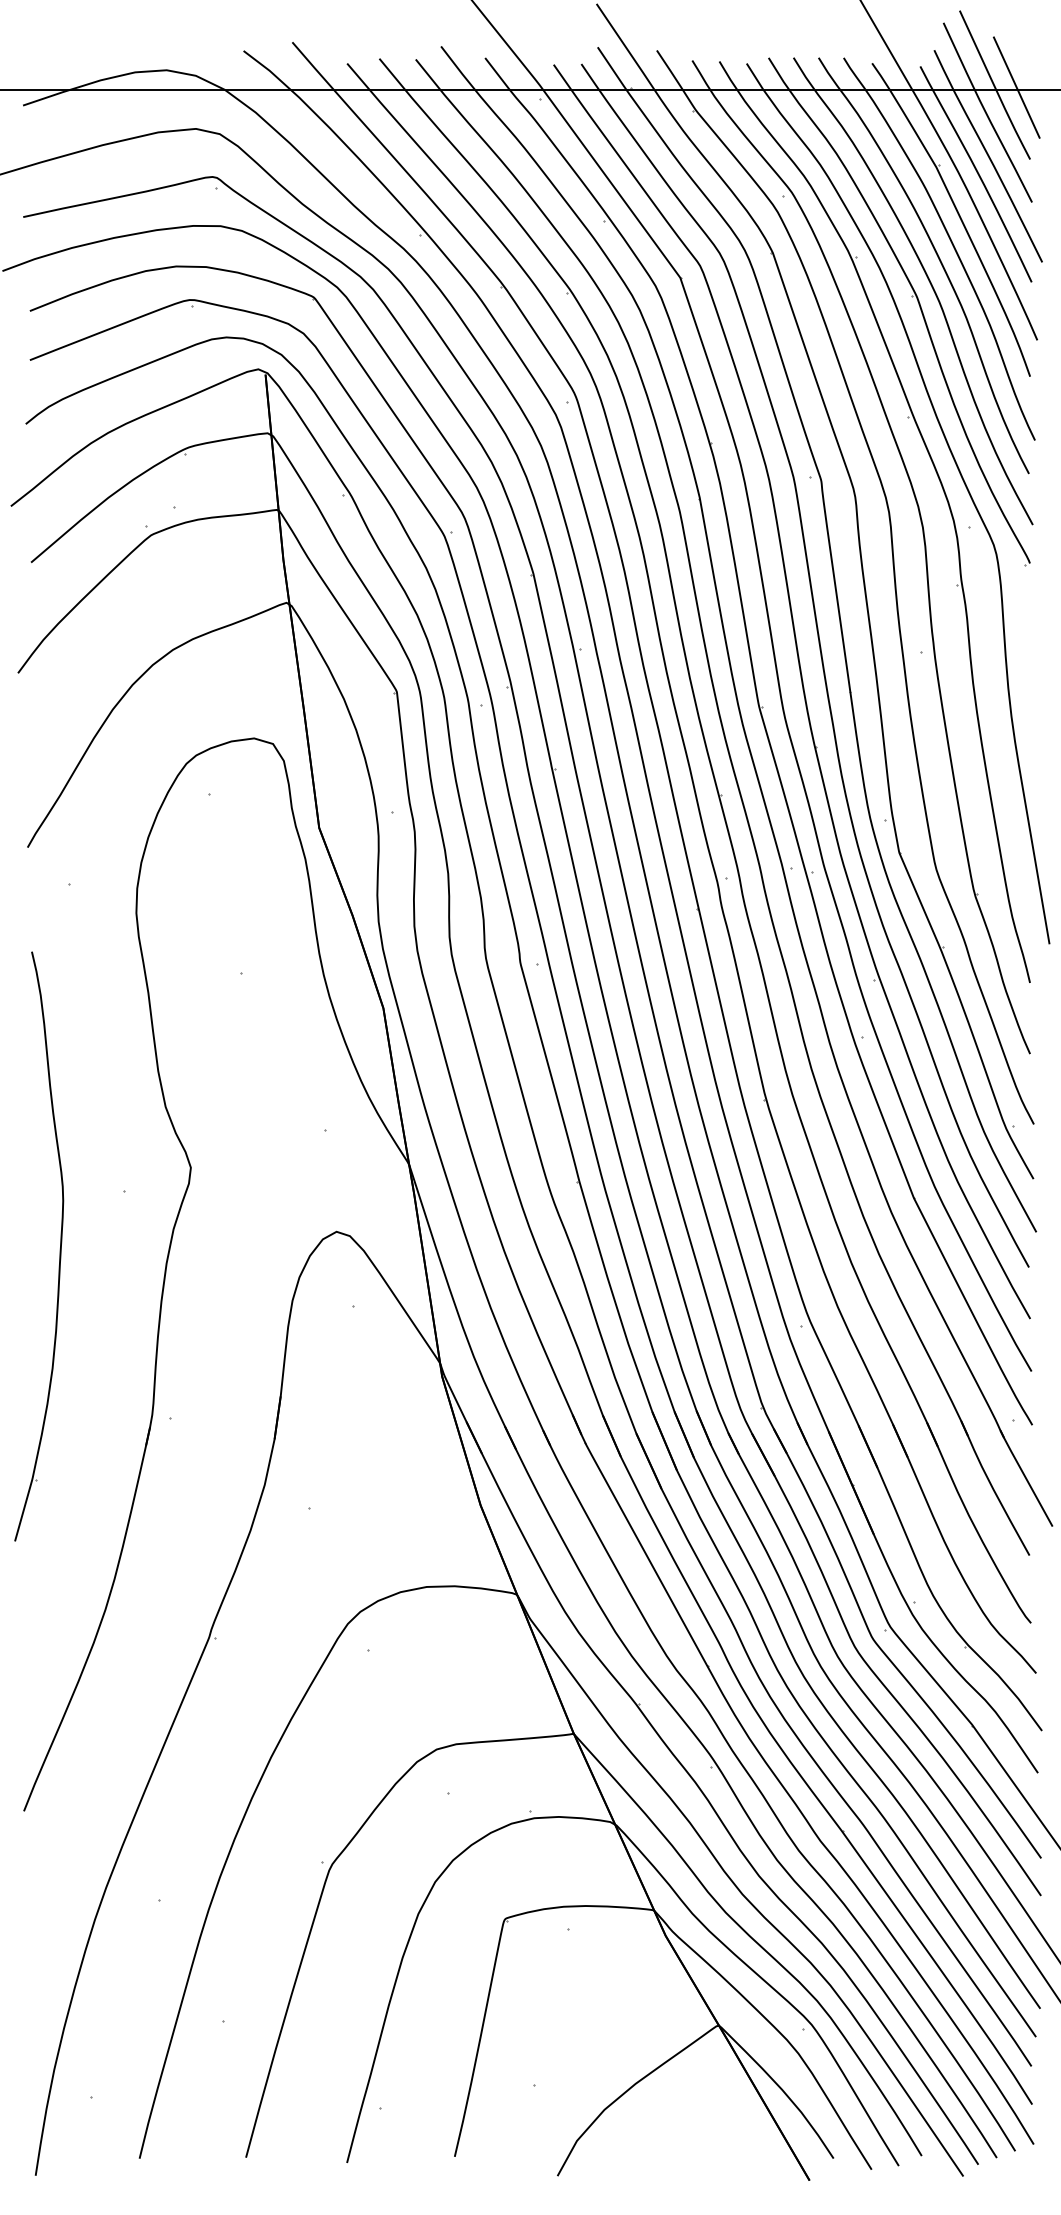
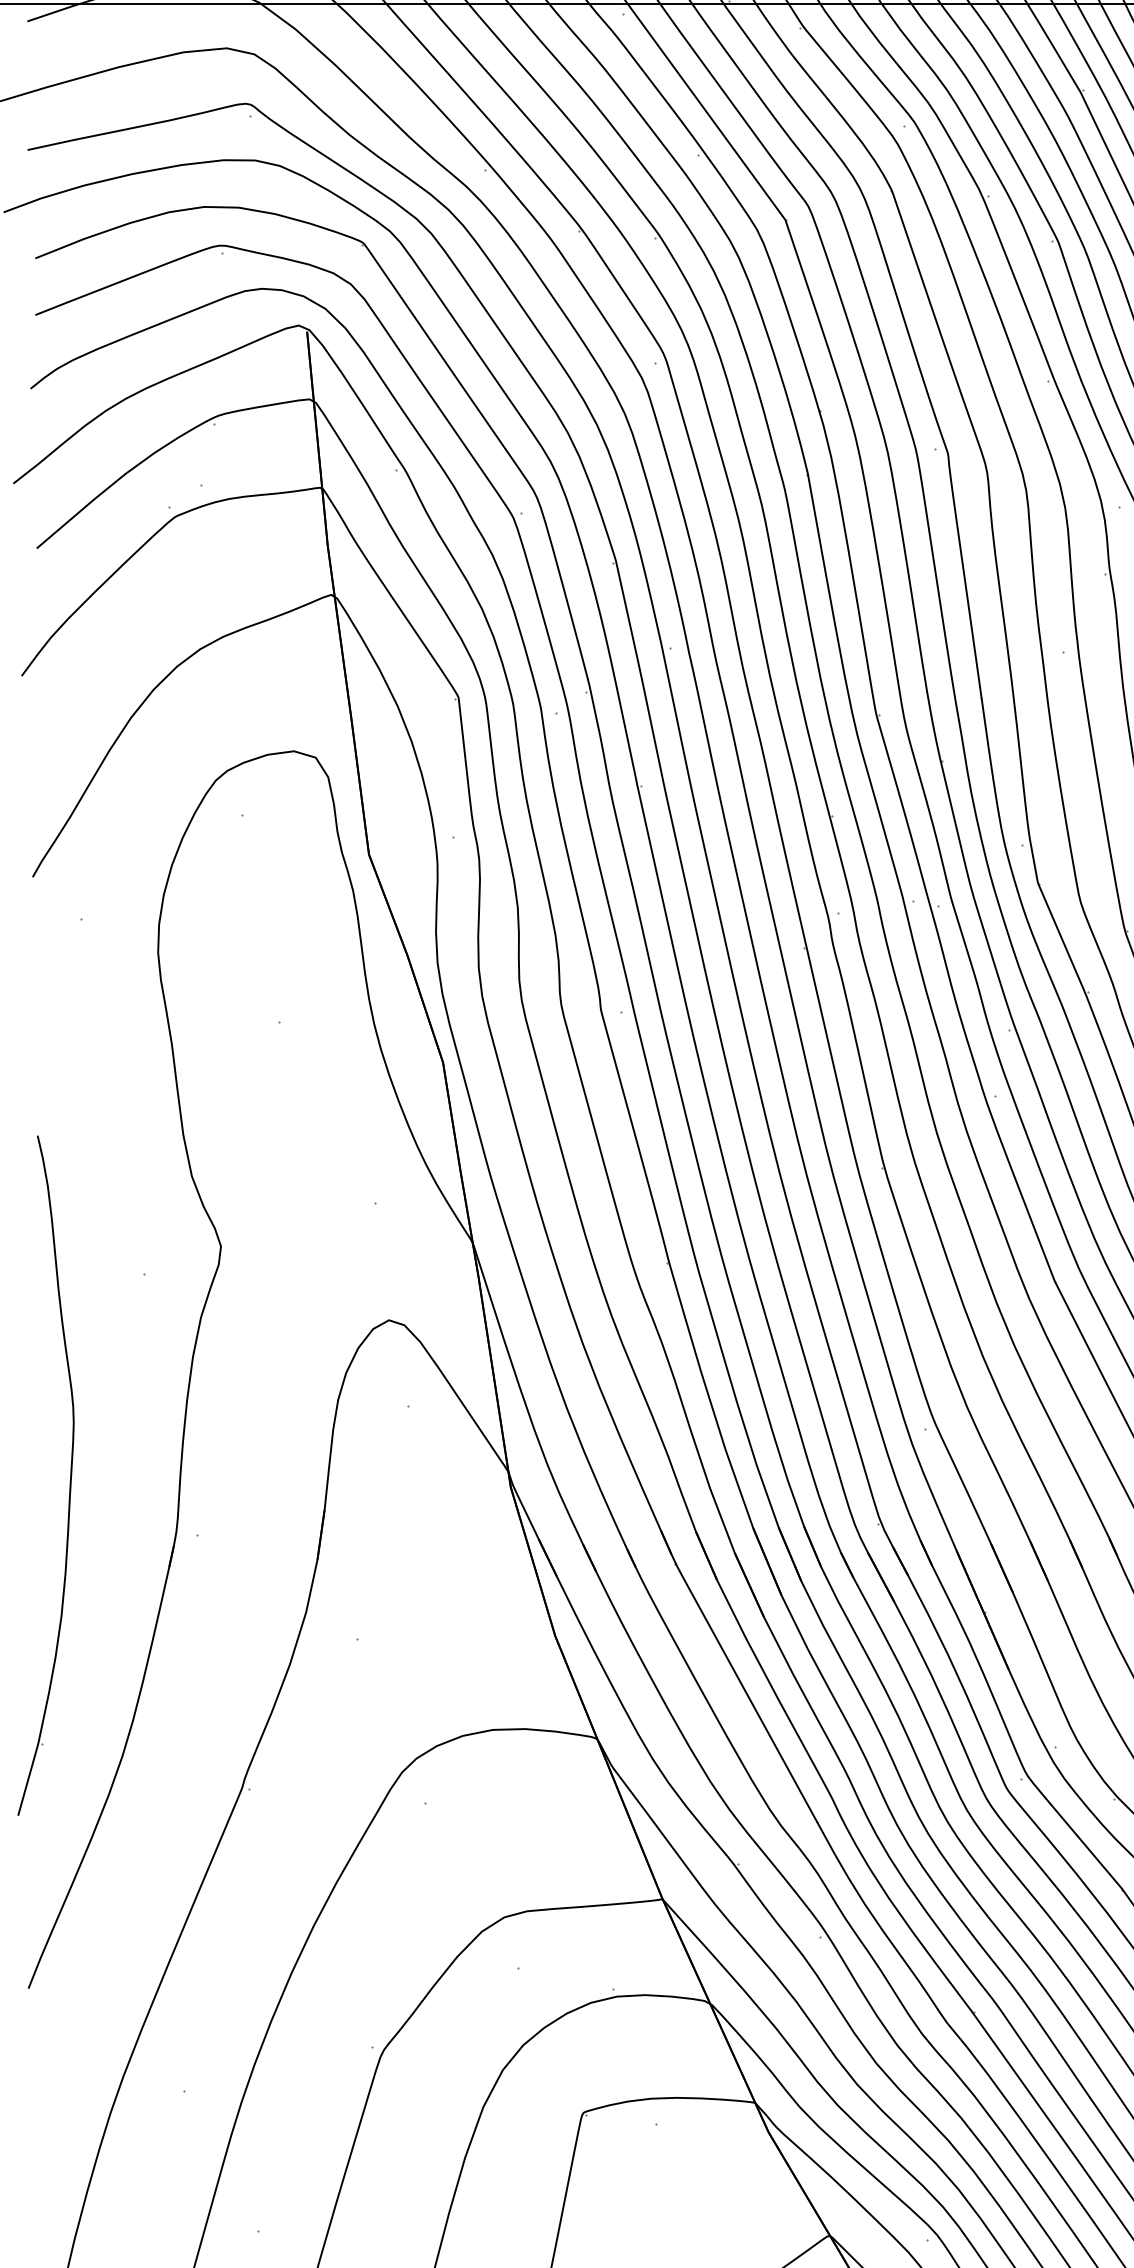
part: (59, 1249) -> (69, 1479), moved

